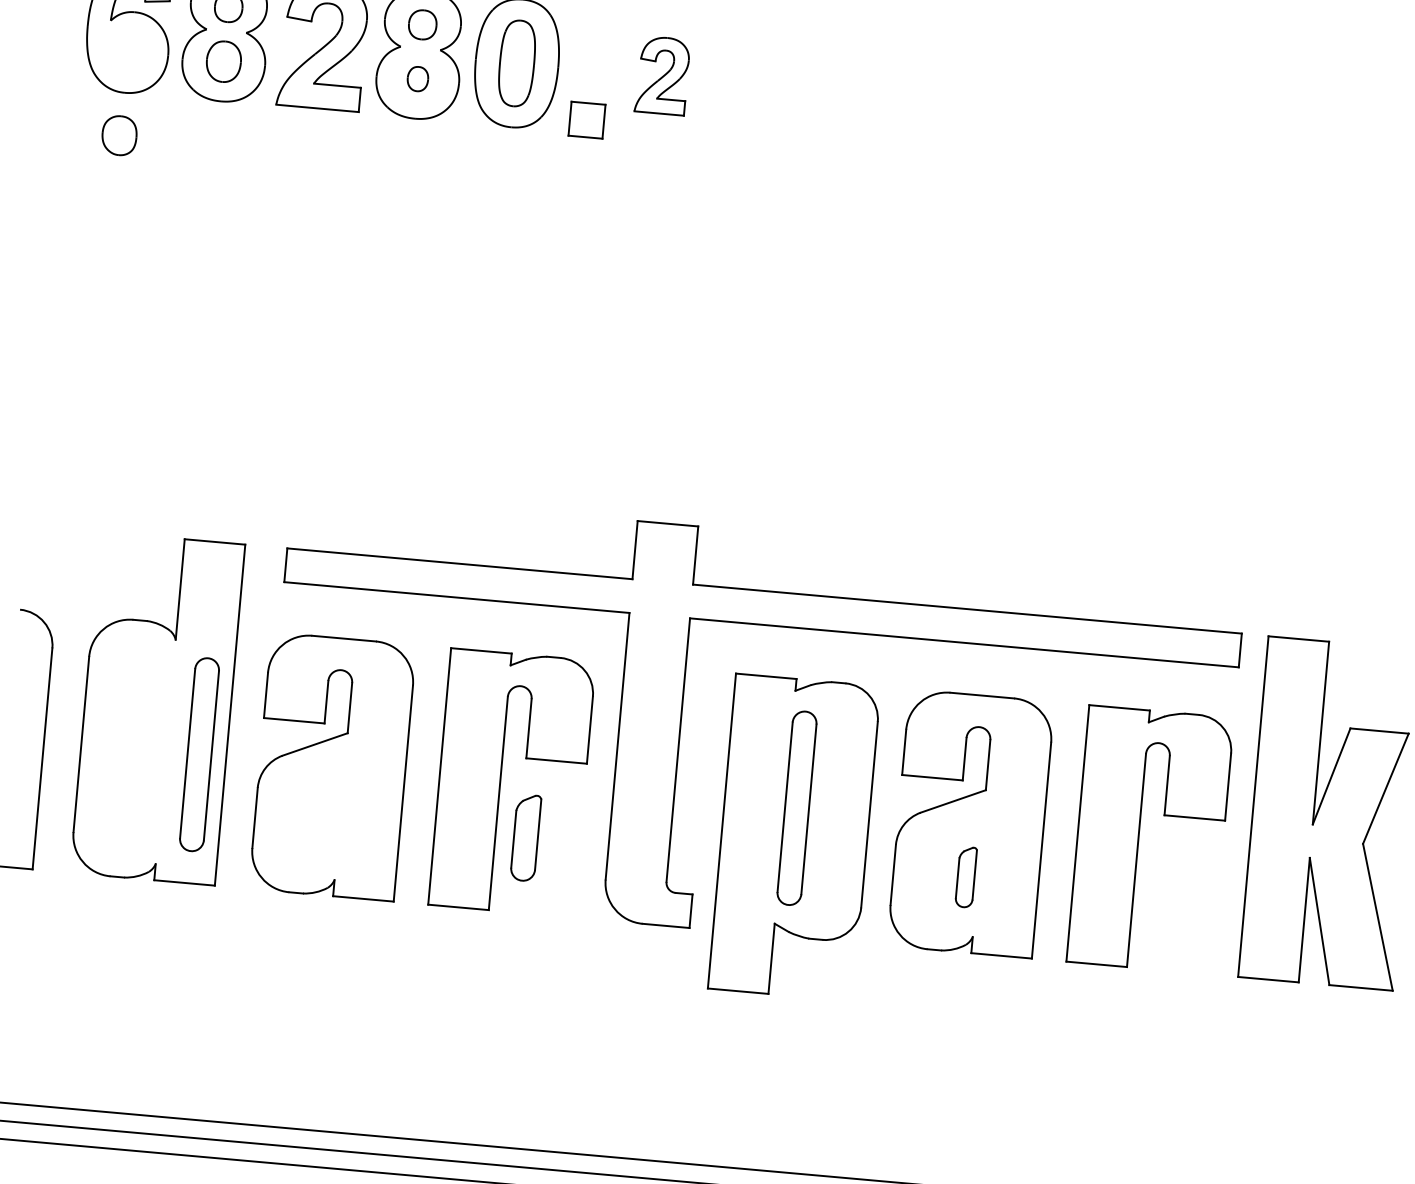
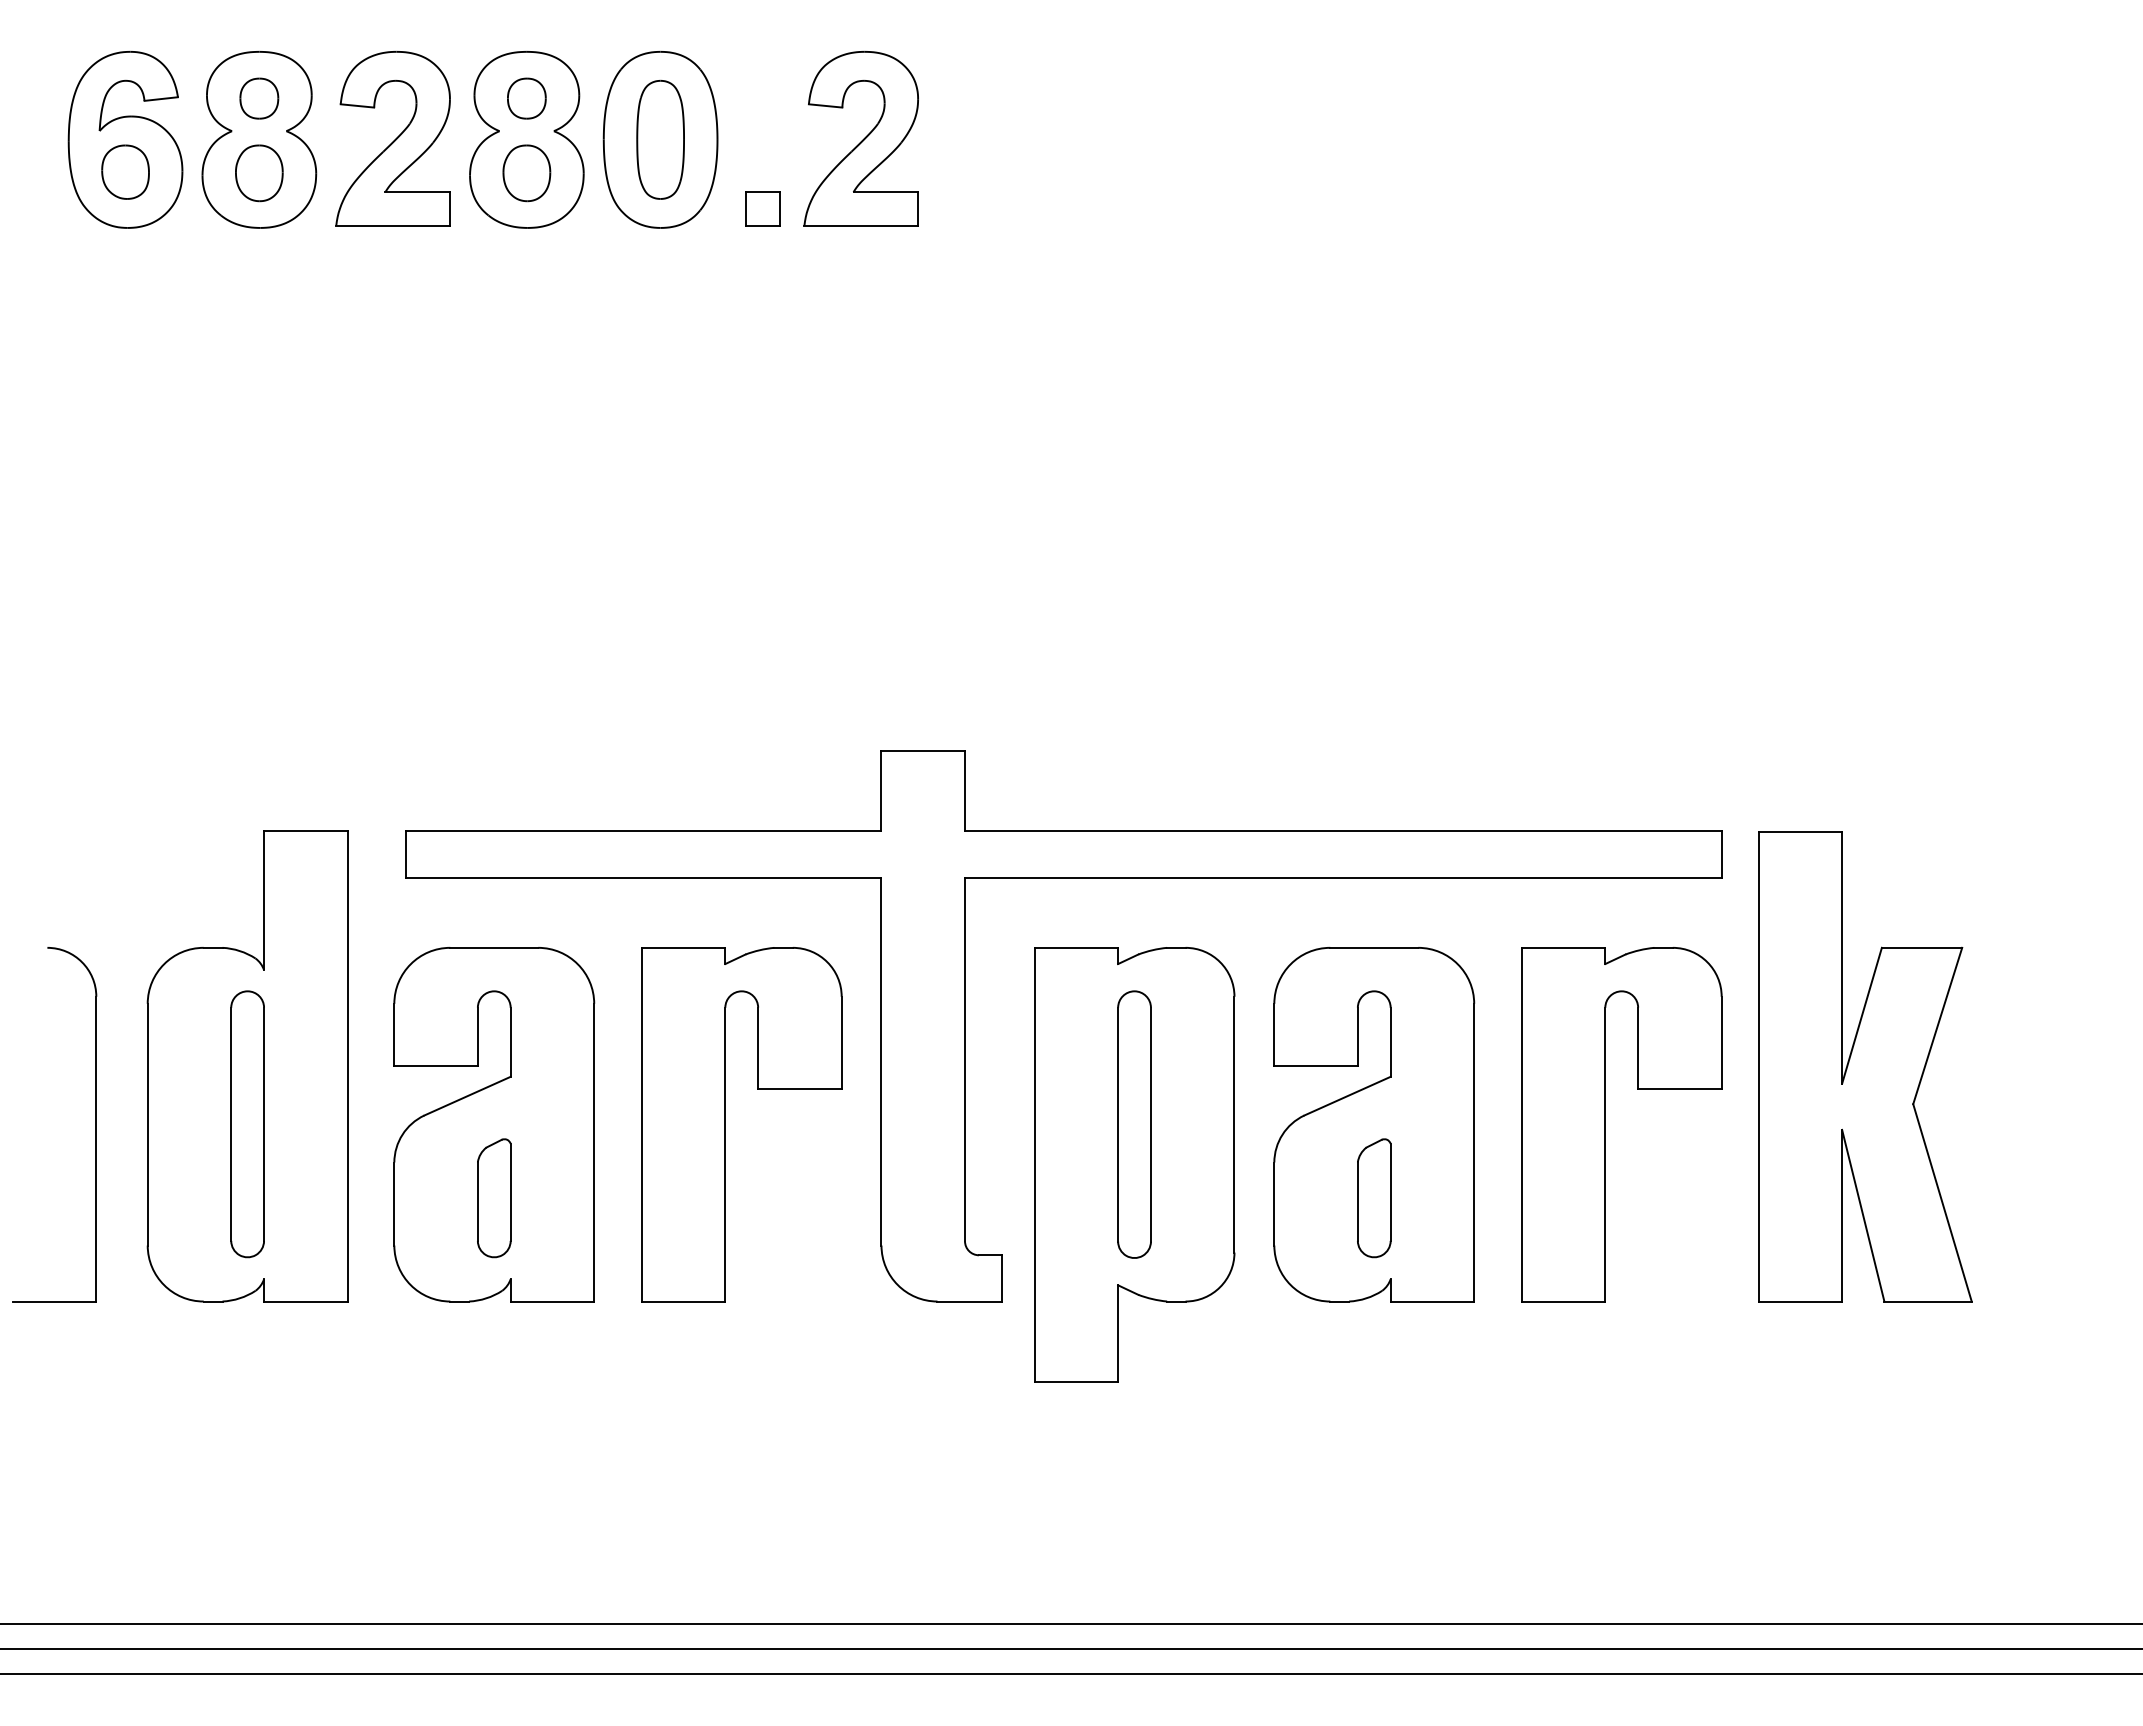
part: (662, 75) -> (860, 138), size x1.67
part: (417, 79) -> (526, 173), size x1.67
part: (586, 119) -> (762, 208), size x0.71
part: (119, 135) -> (125, 171), moved
part: (199, 754) -> (247, 1124), moved
part: (526, 838) -> (494, 1198), moved
part: (966, 877) -> (1374, 1198), size x1.43

